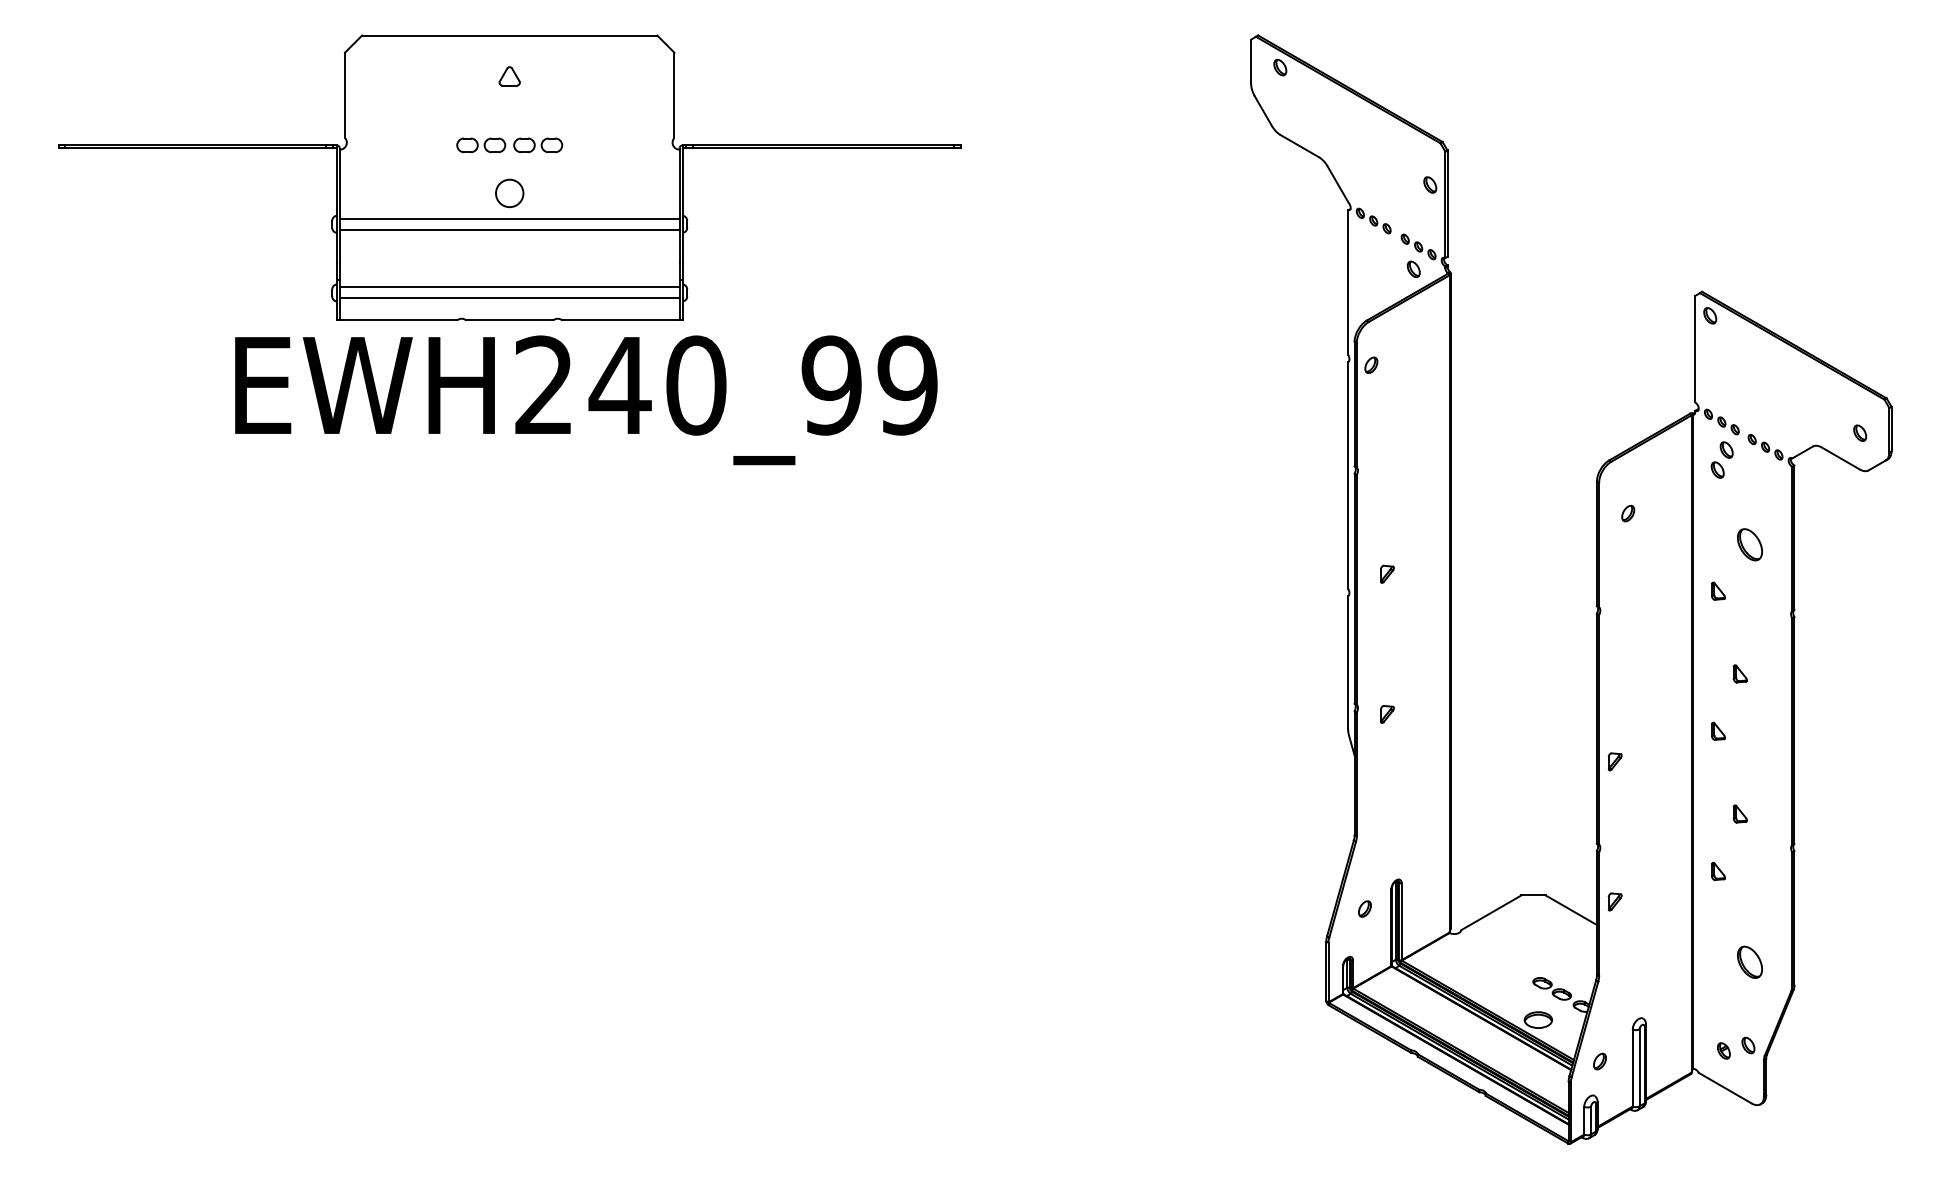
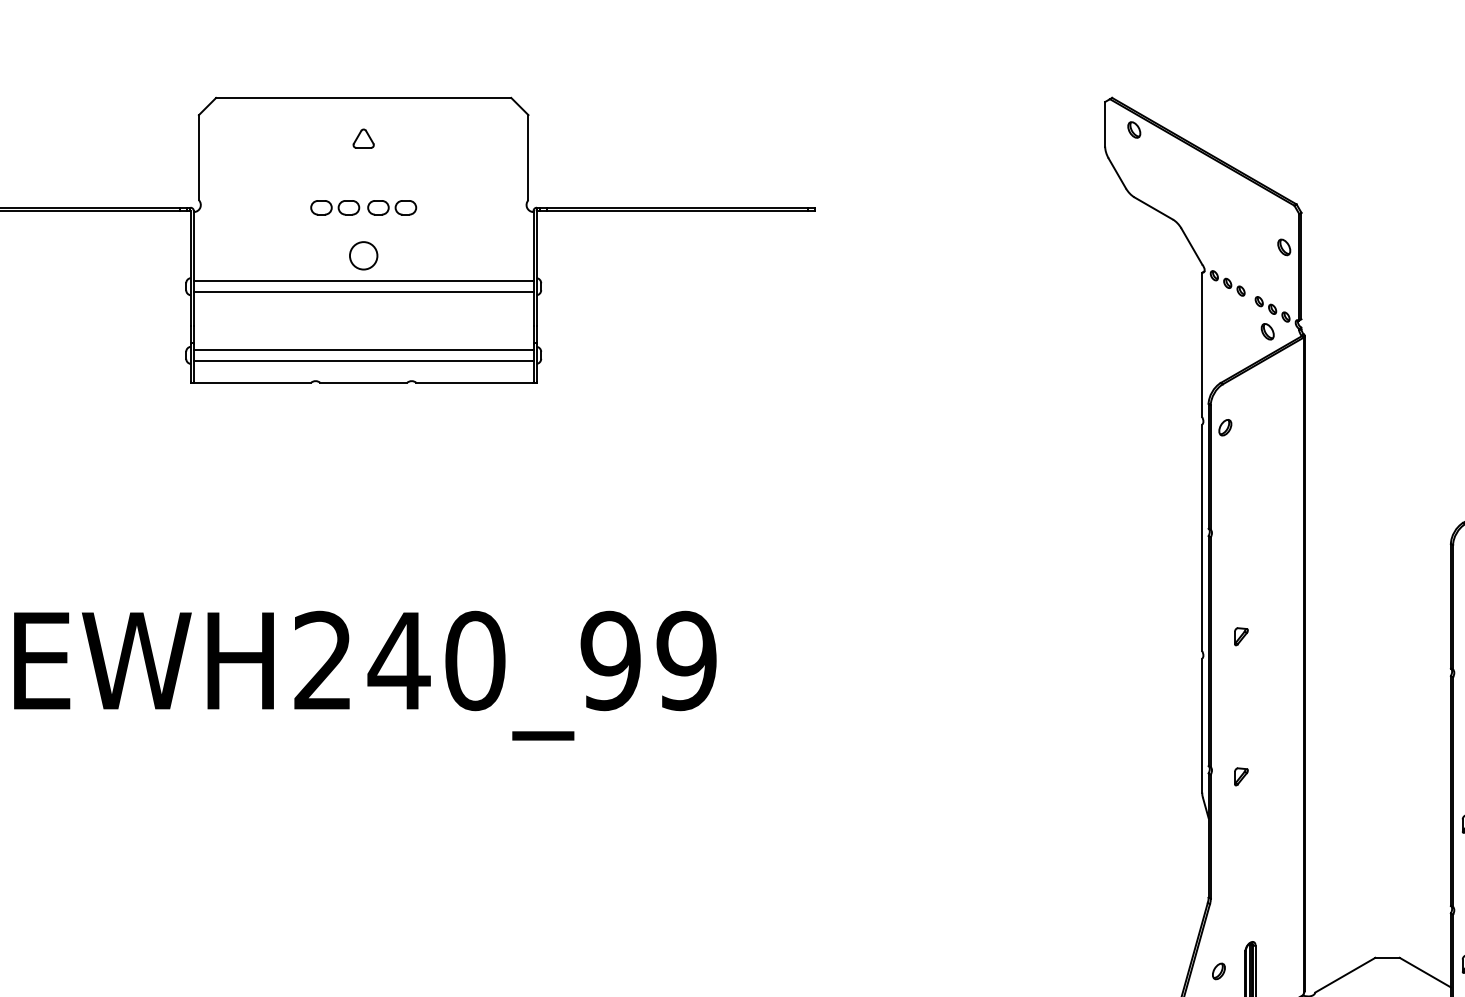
text: (586, 400) -> (365, 675), moved

